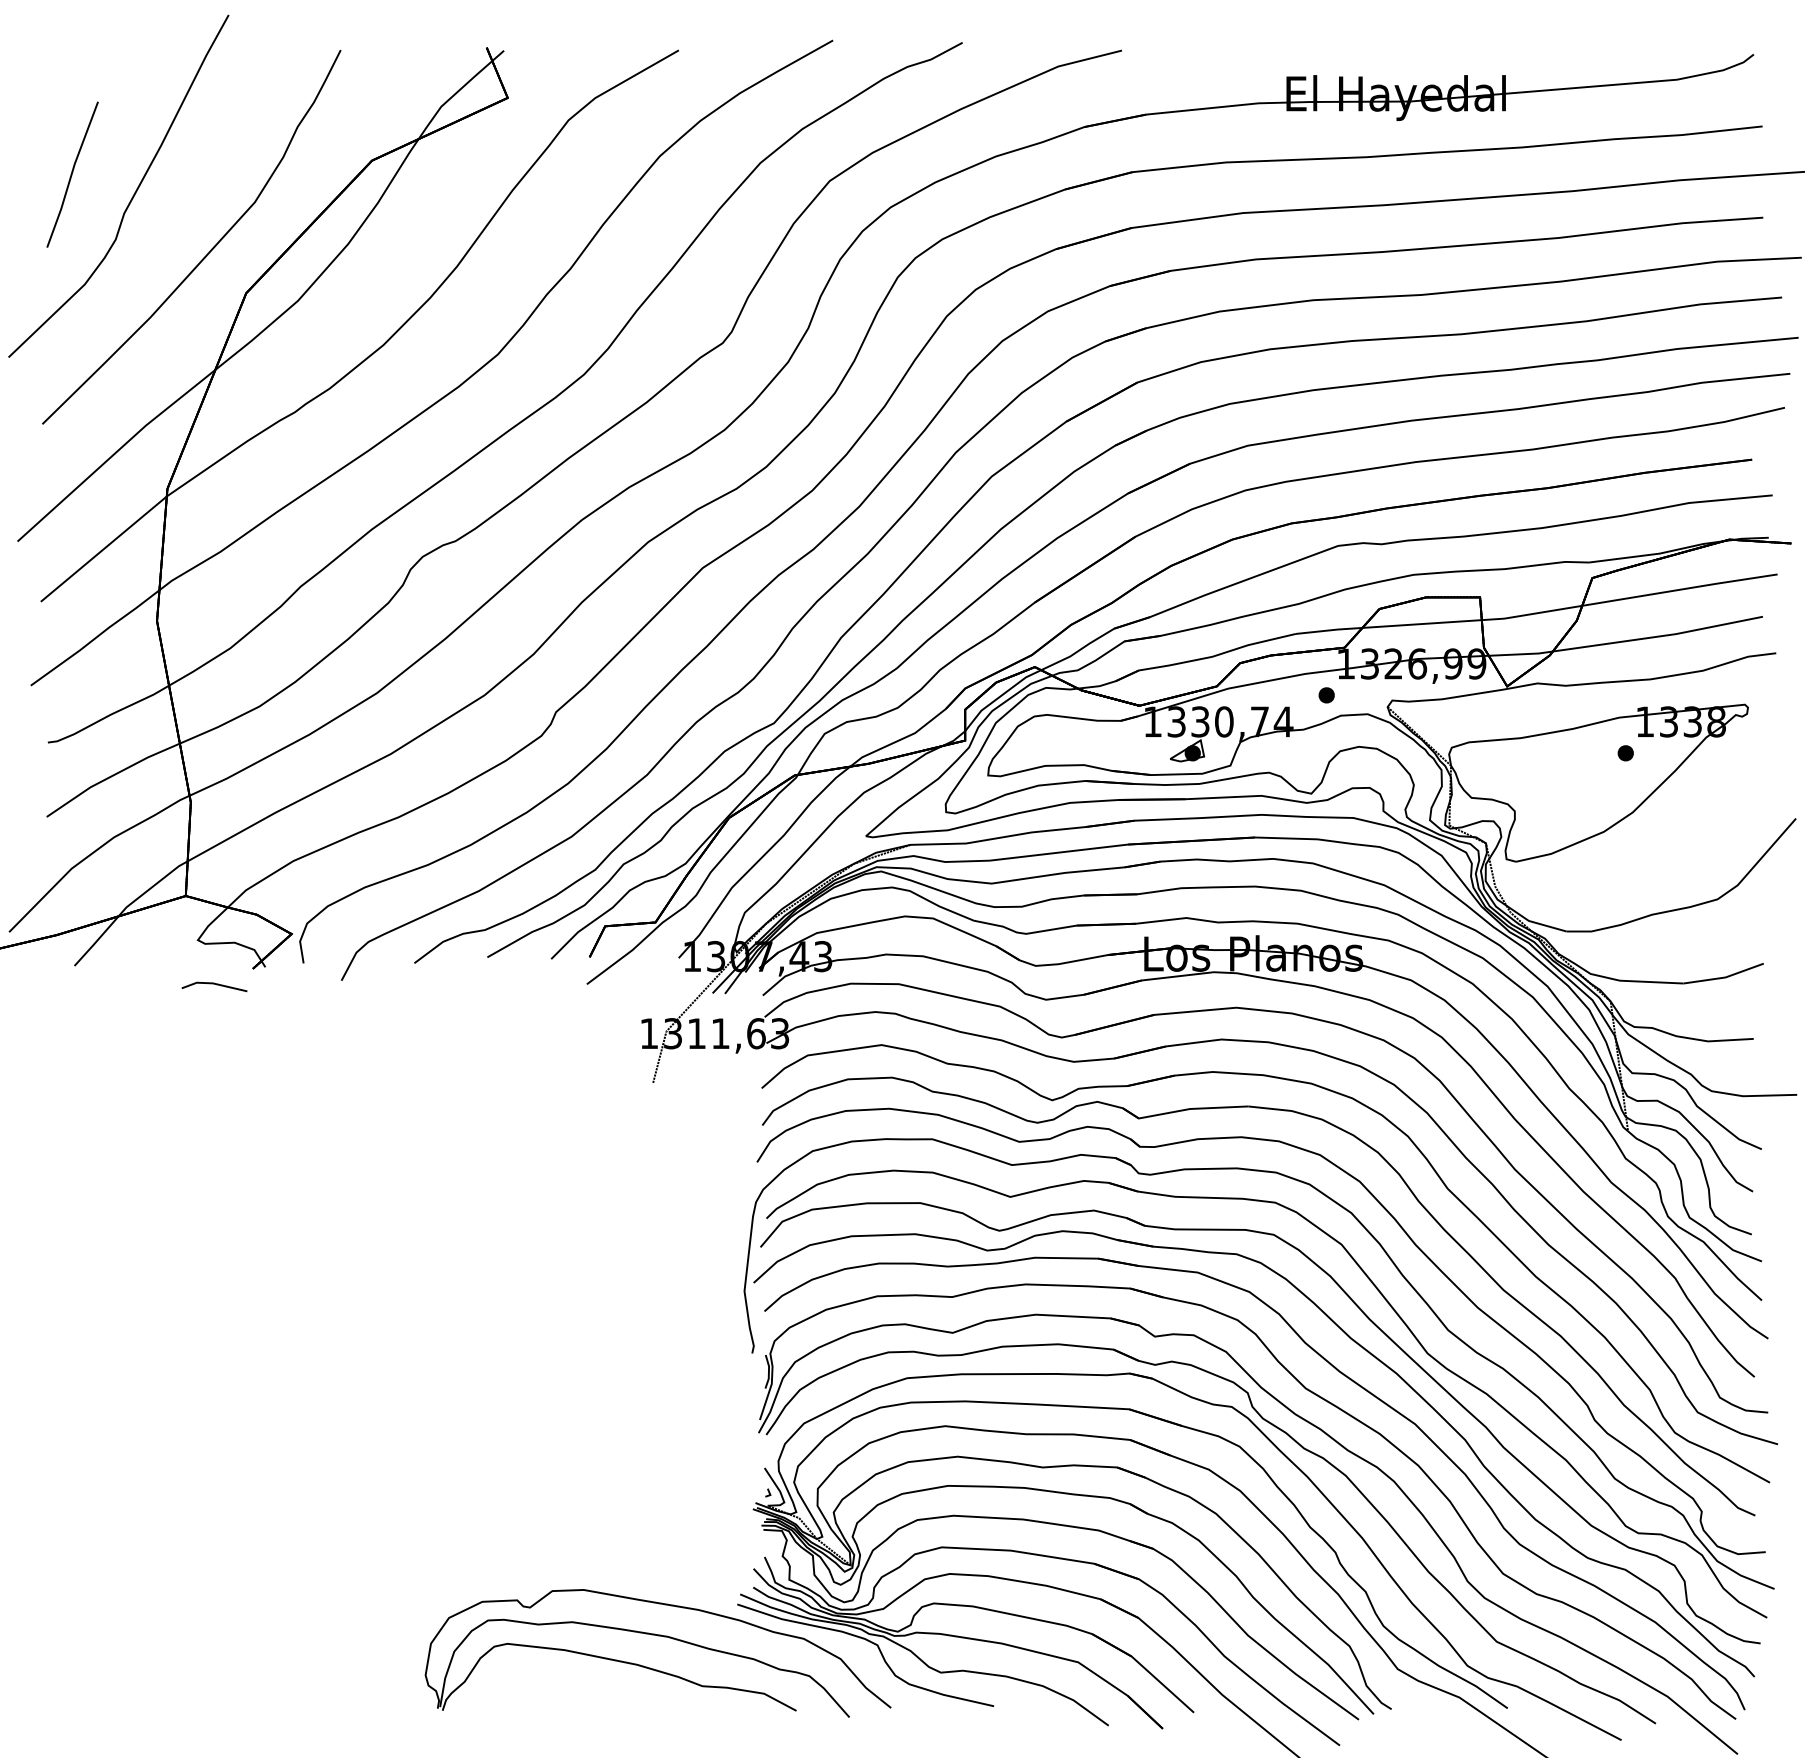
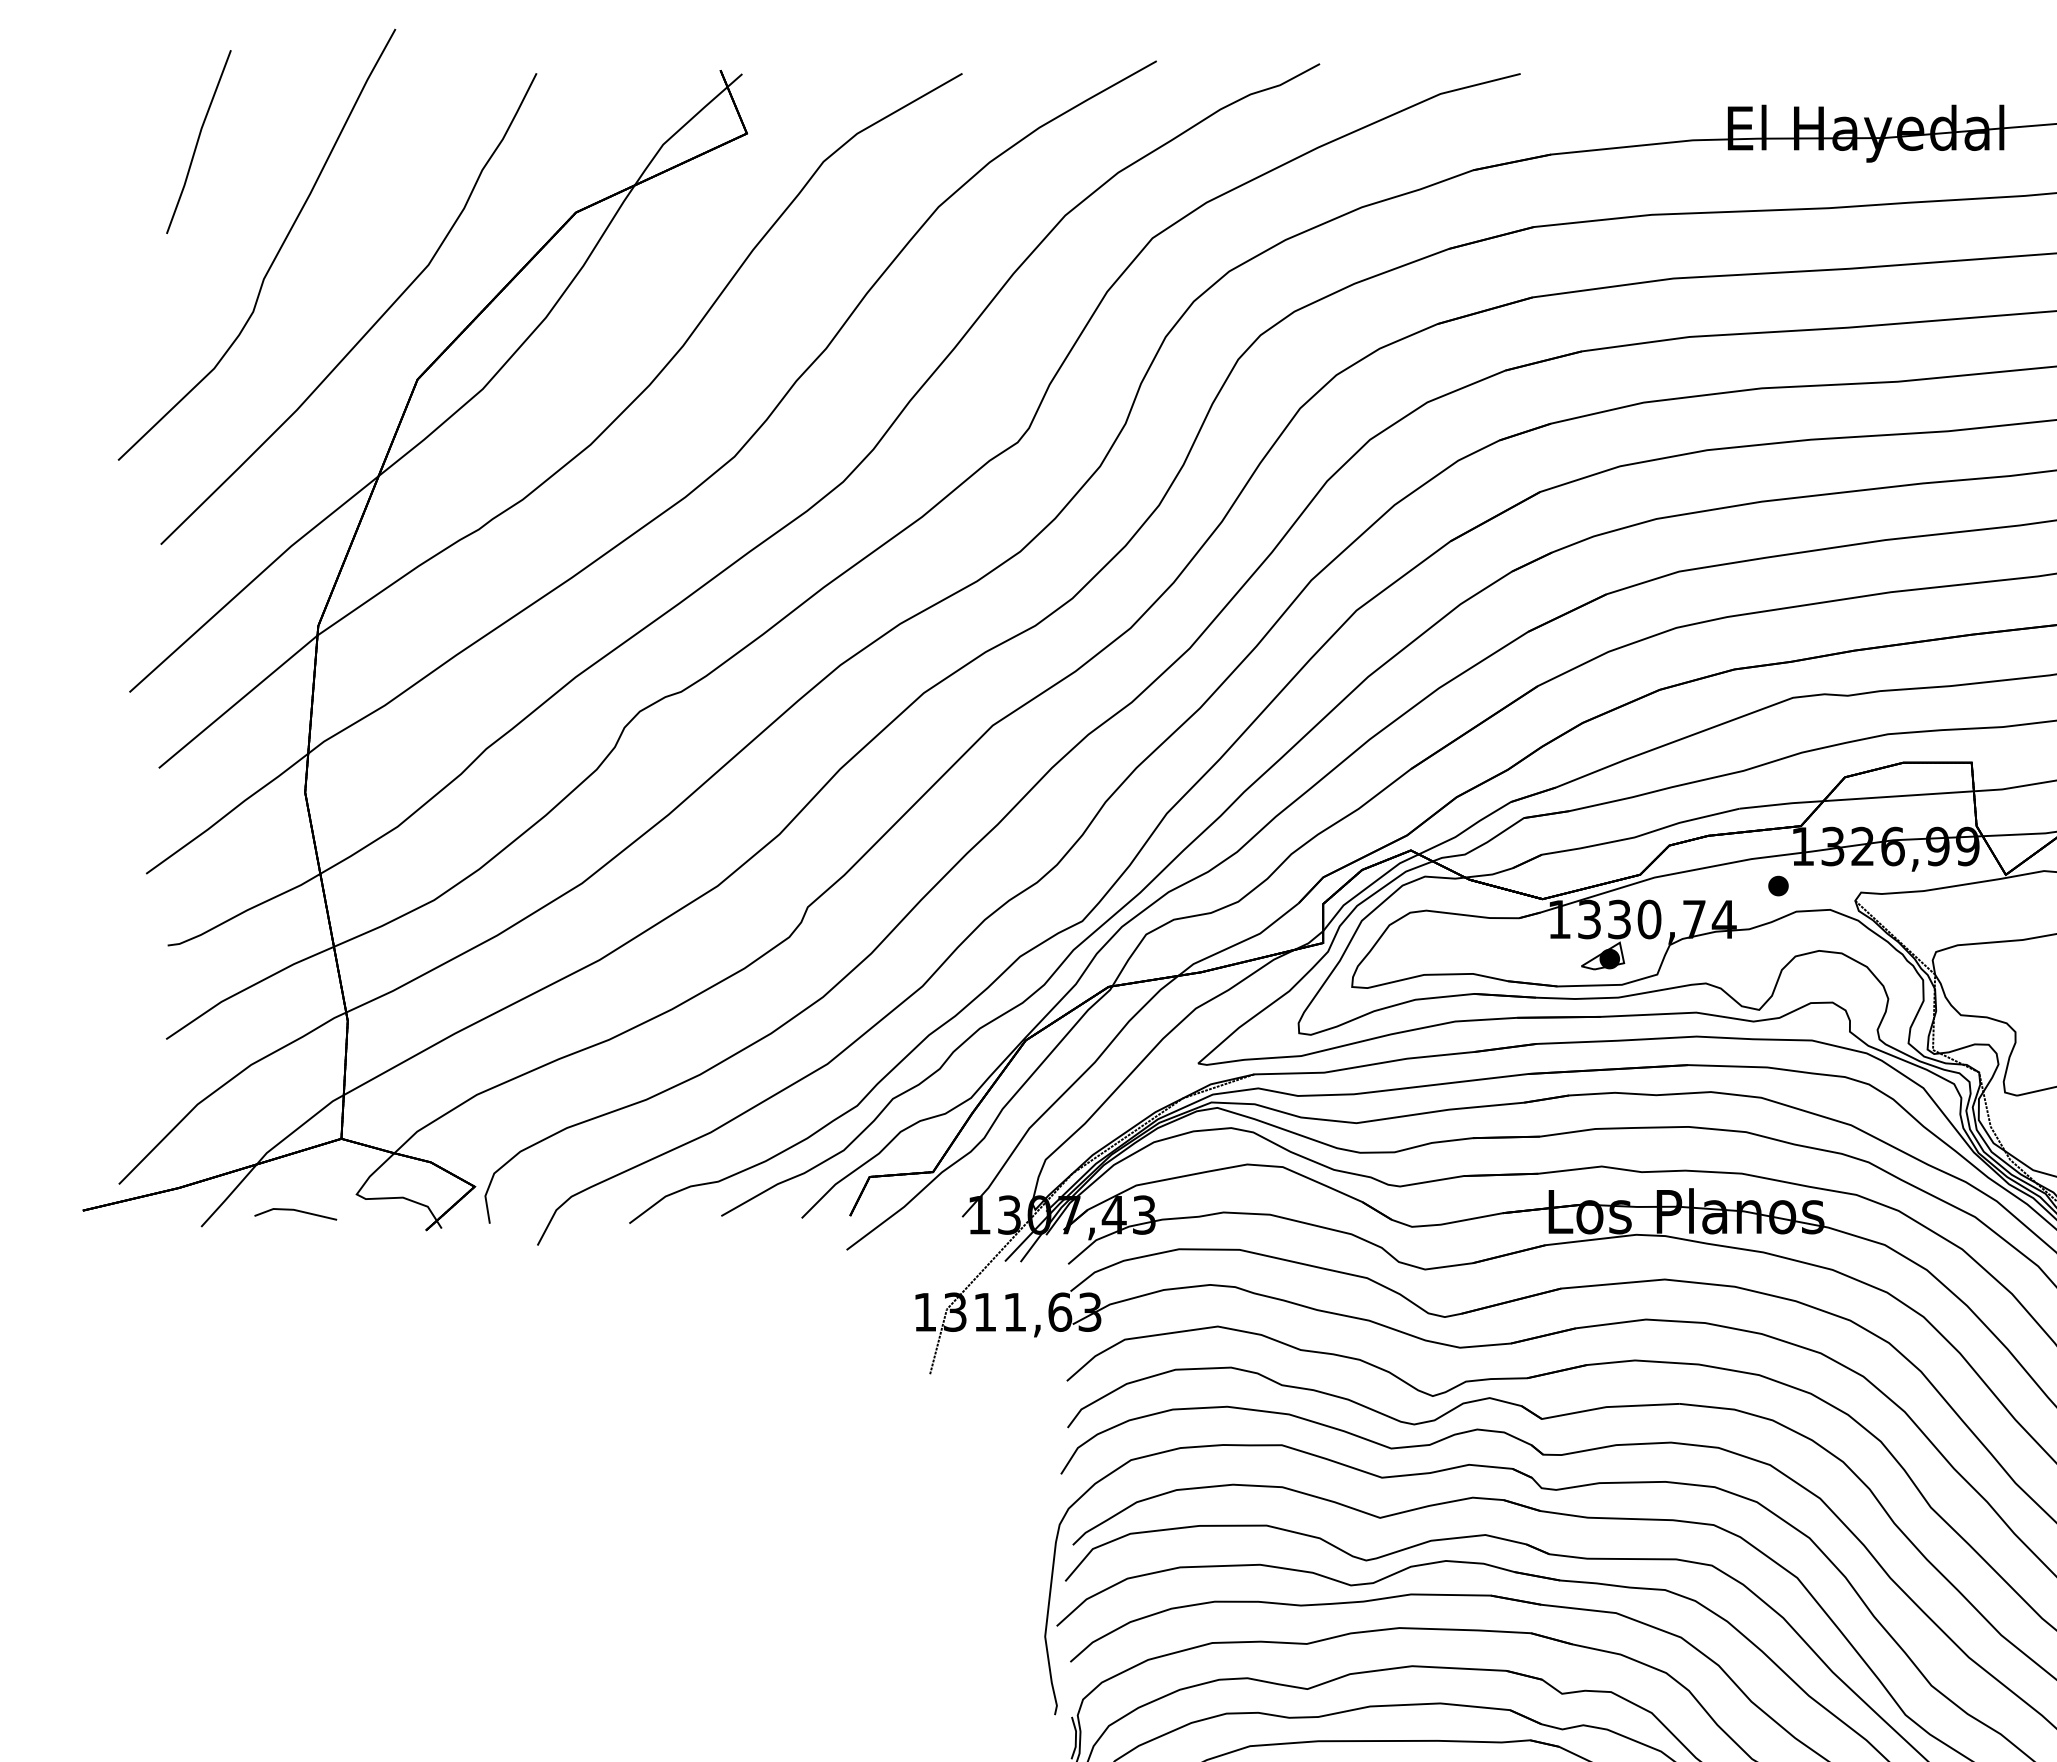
line: (72, 174) -> (198, 141), moved
line: (214, 984) -> (295, 1211), moved

